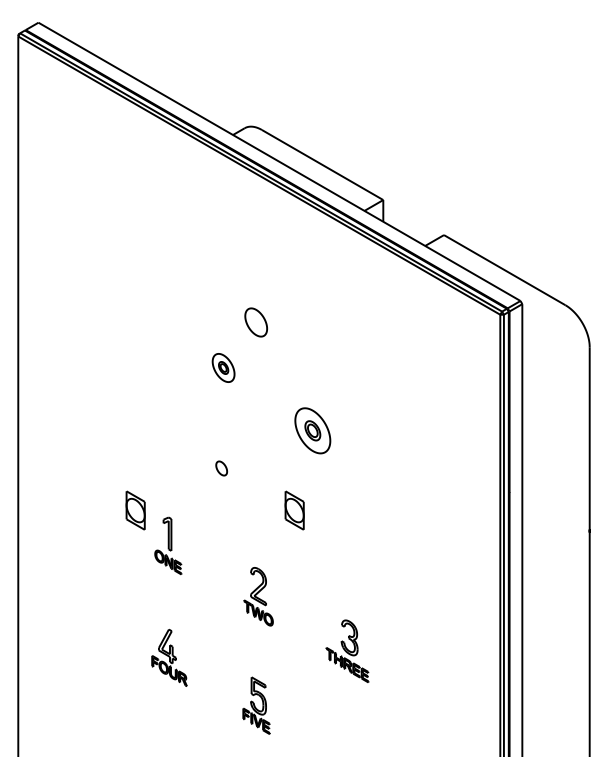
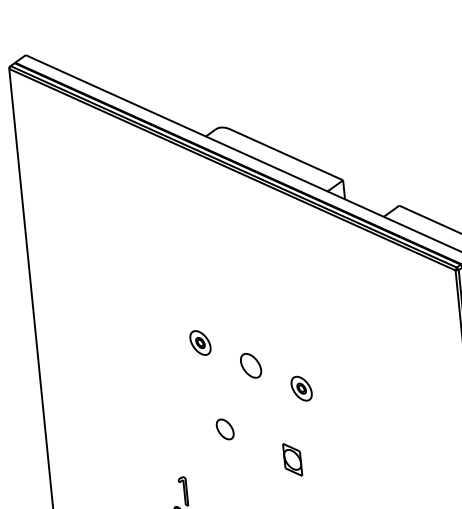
part: (255, 322) -> (250, 365), moved
part: (223, 367) -> (200, 342), moved
part: (312, 431) -> (301, 389), size x0.62
part: (221, 468) -> (224, 429), size x1.67
part: (135, 510) -> (153, 473), removed

